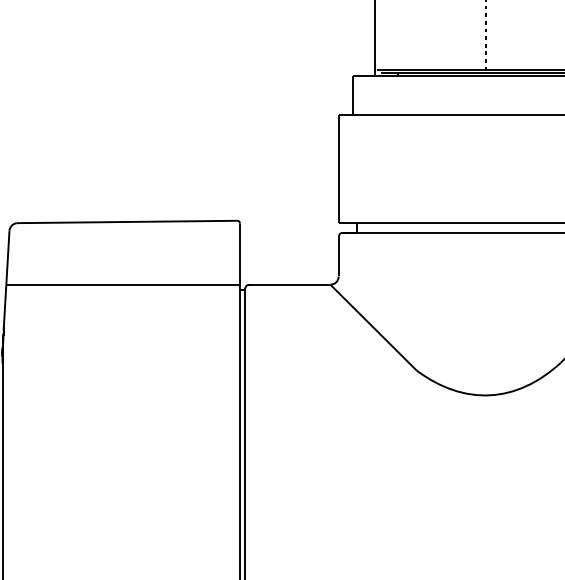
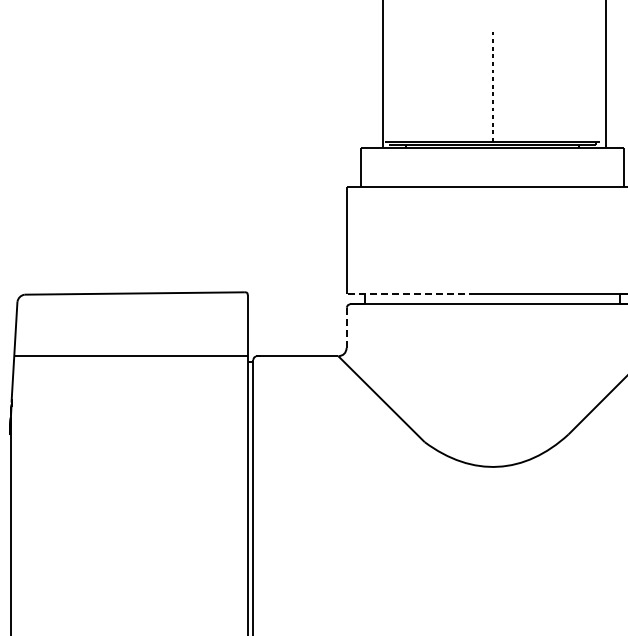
line: (403, 222) -> (411, 294), solid -> dashed
line: (338, 255) -> (346, 327), solid -> dashed

